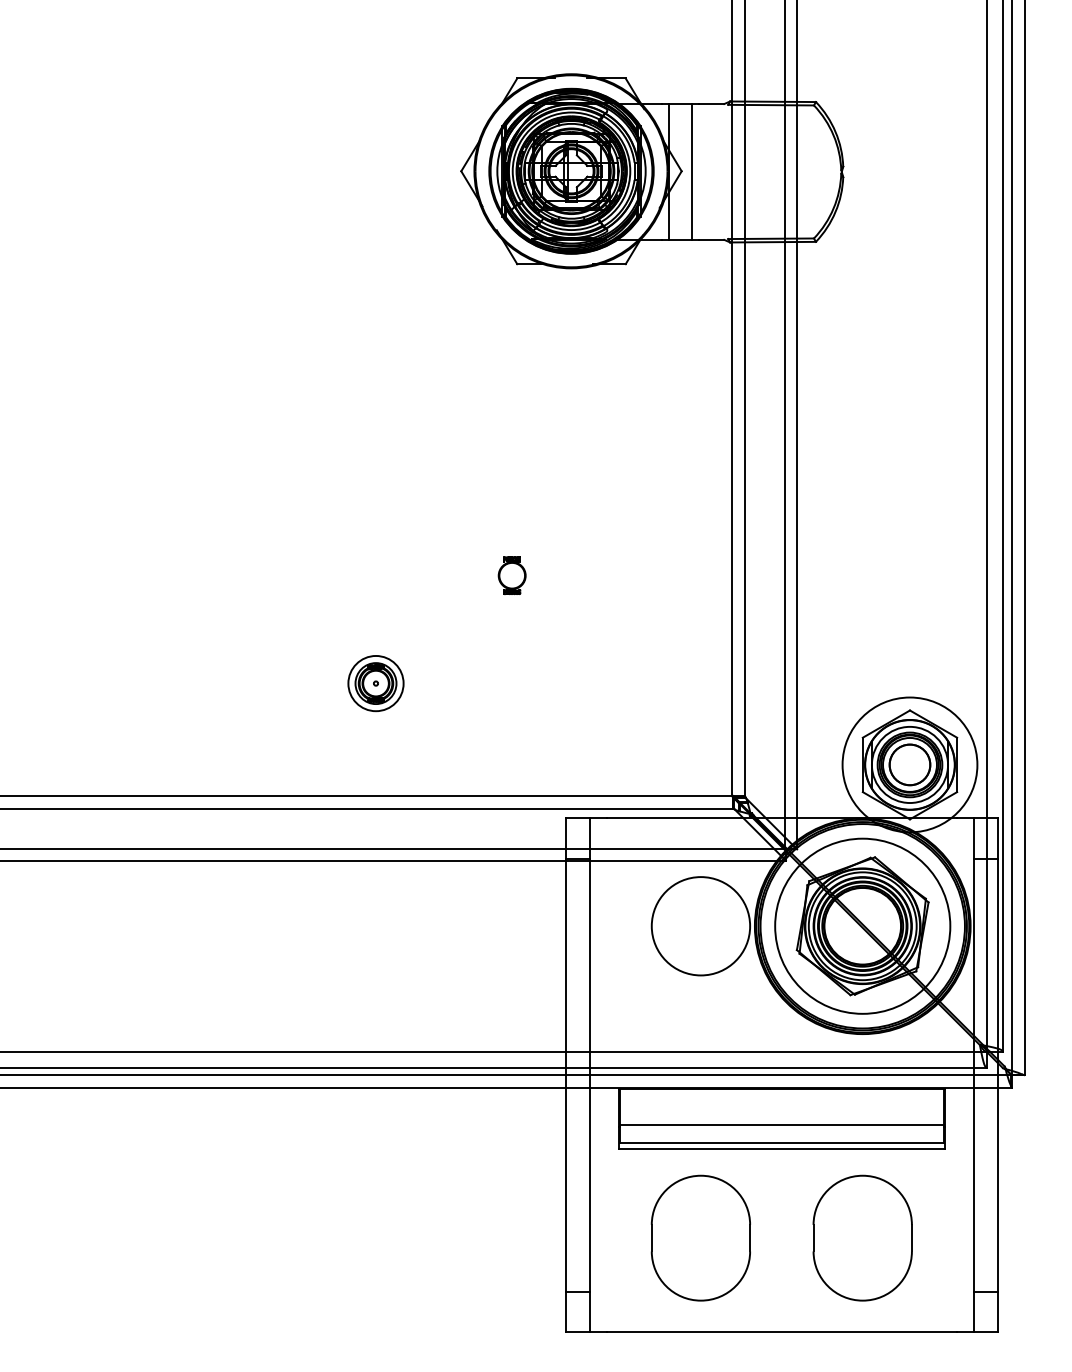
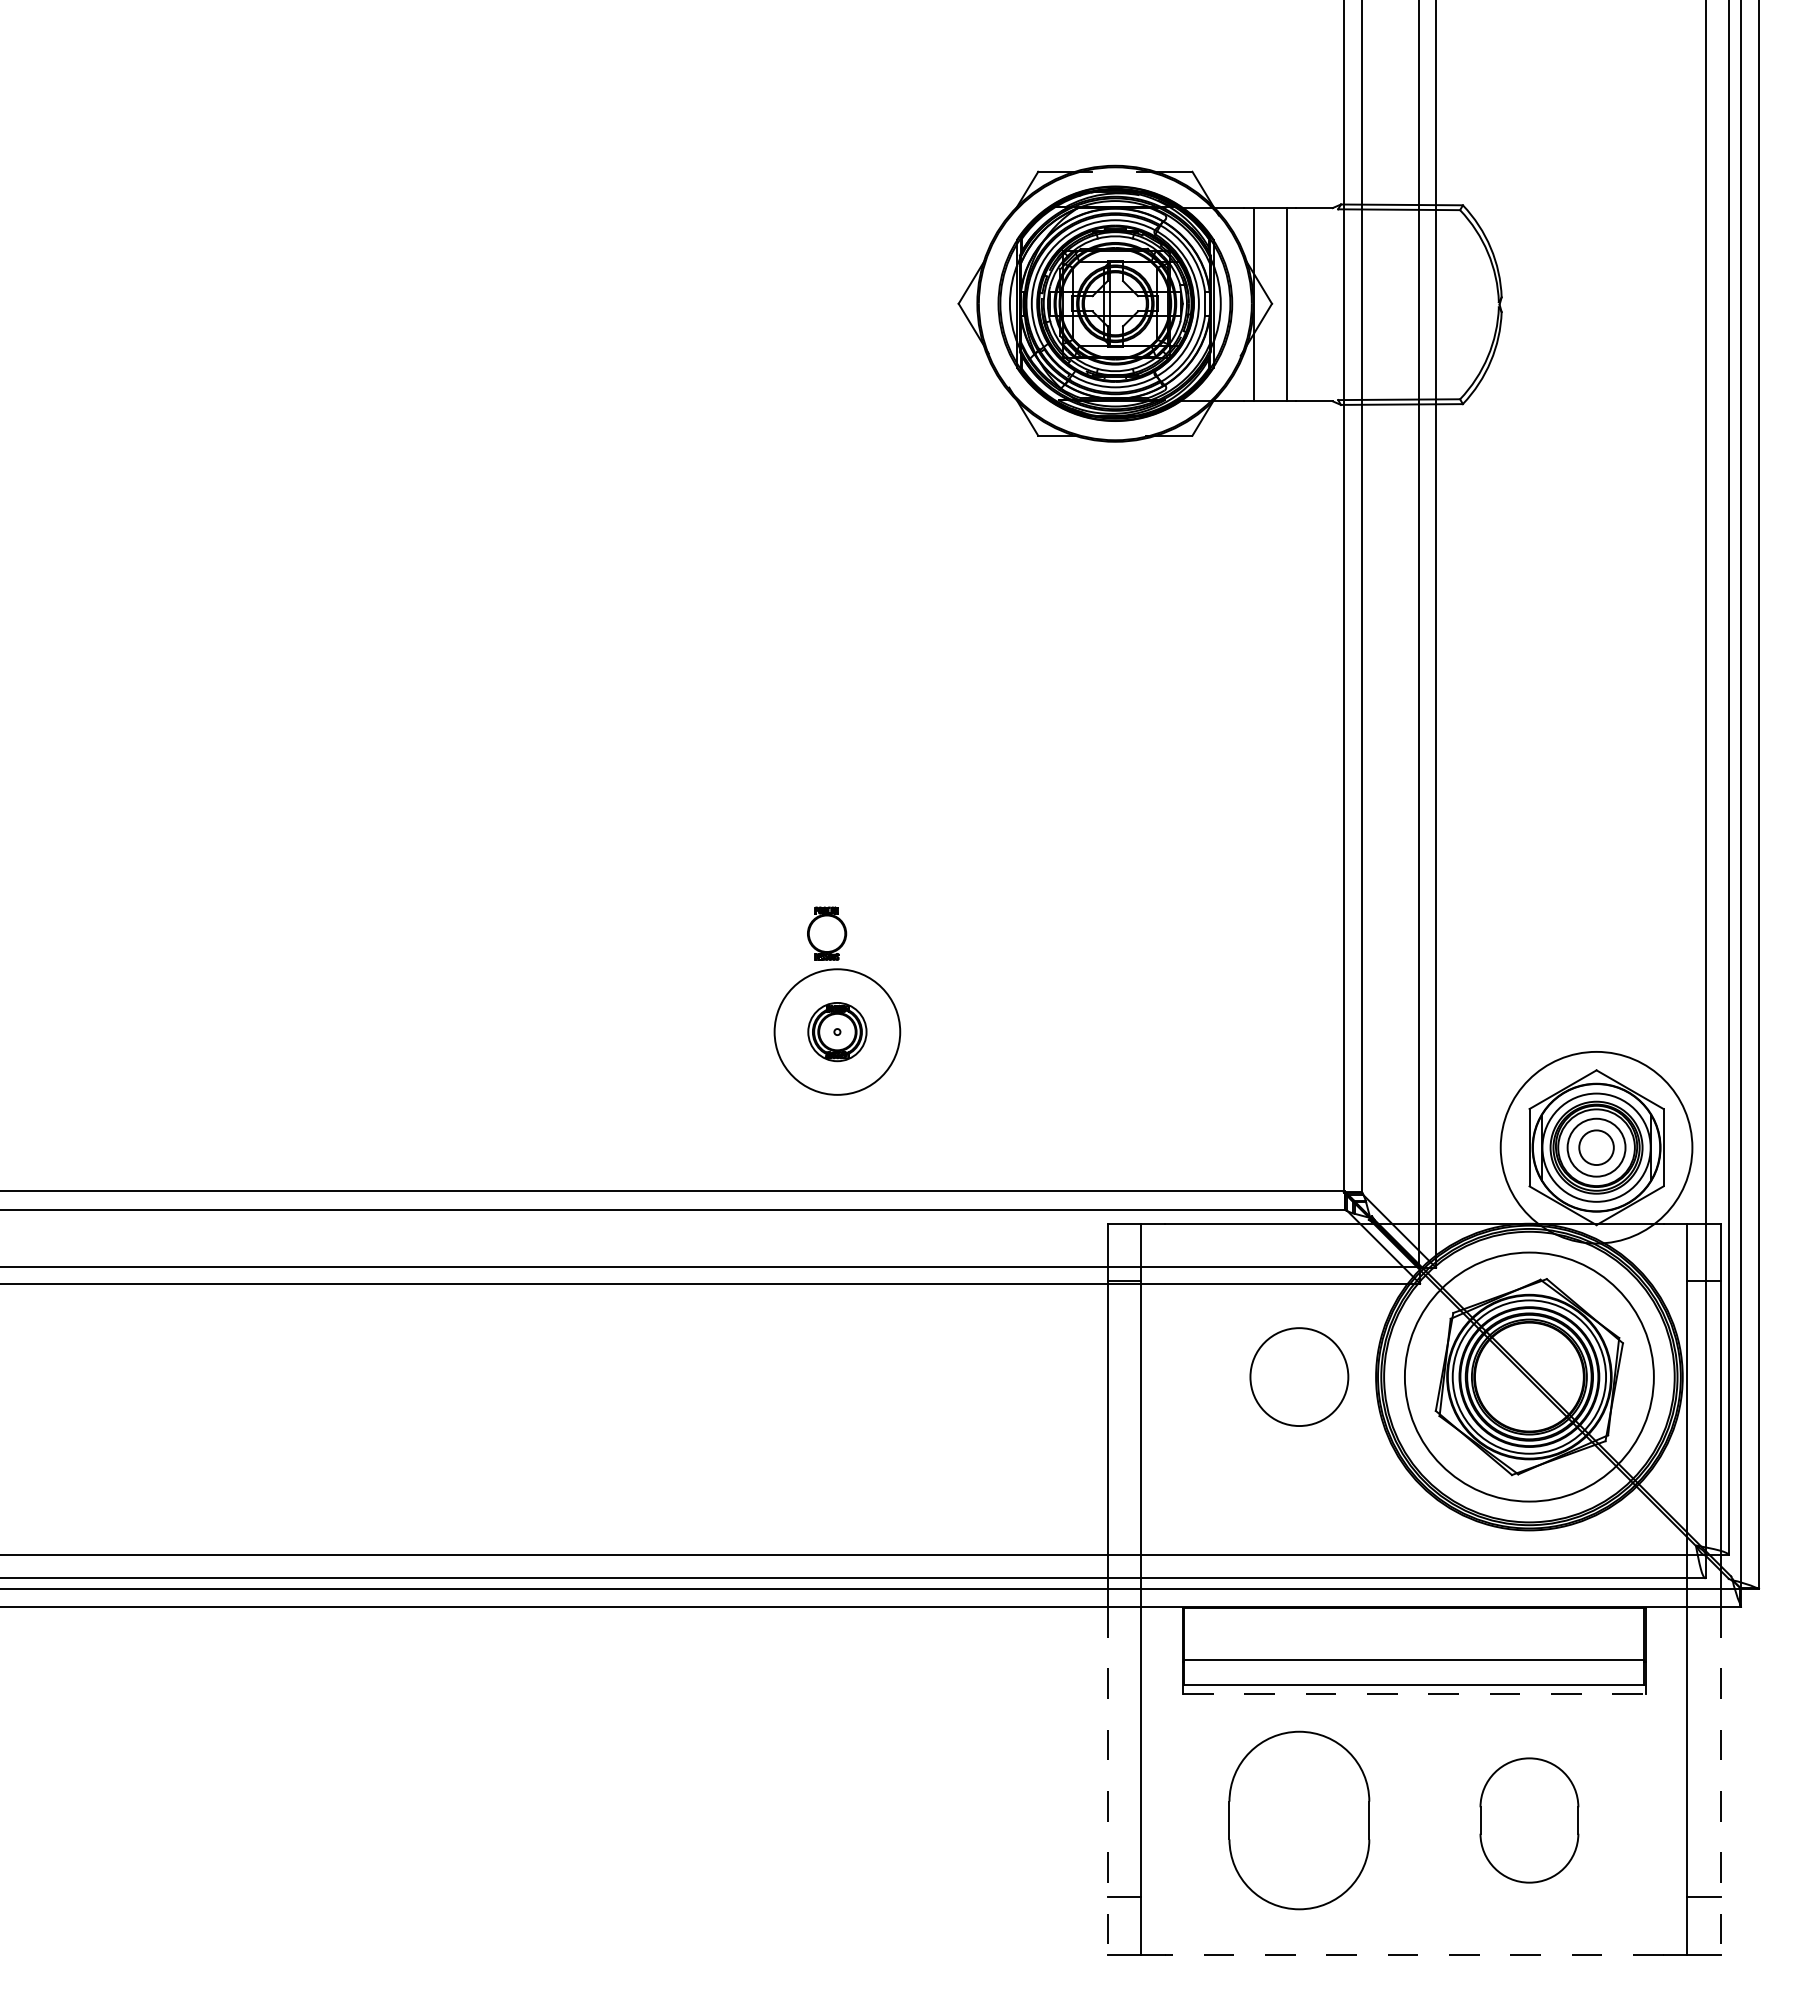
part: (512, 575) -> (827, 933), moved
circle: (376, 683) -> (837, 1031), size x1.6
circle: (909, 764) -> (1596, 1147), size x0.6
circle: (701, 926) -> (1299, 1377), size x0.7
line: (781, 1148) -> (1414, 1693), solid -> dashed
line: (565, 1210) -> (1107, 1780), solid -> dashed
line: (997, 1210) -> (1721, 1780), solid -> dashed
part: (862, 1238) -> (1529, 1820), size x0.7
line: (781, 1332) -> (1413, 1954), solid -> dashed

